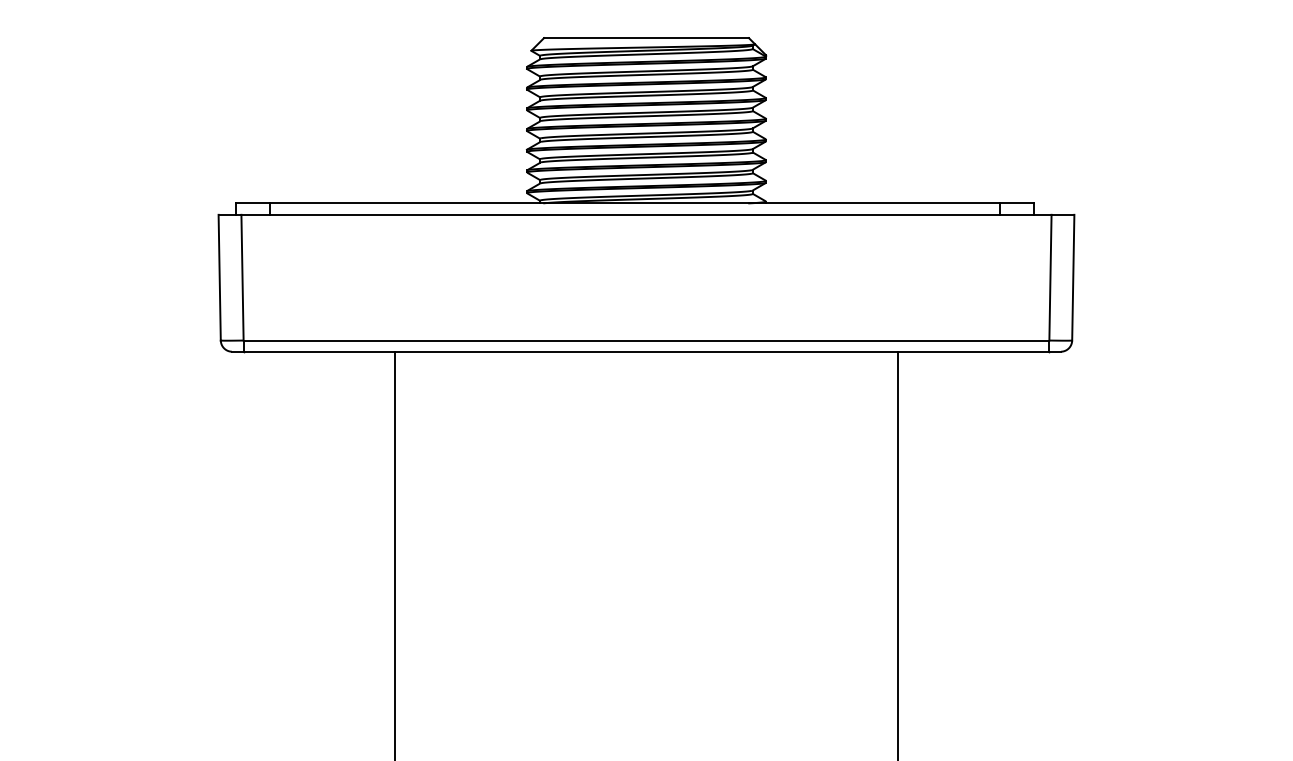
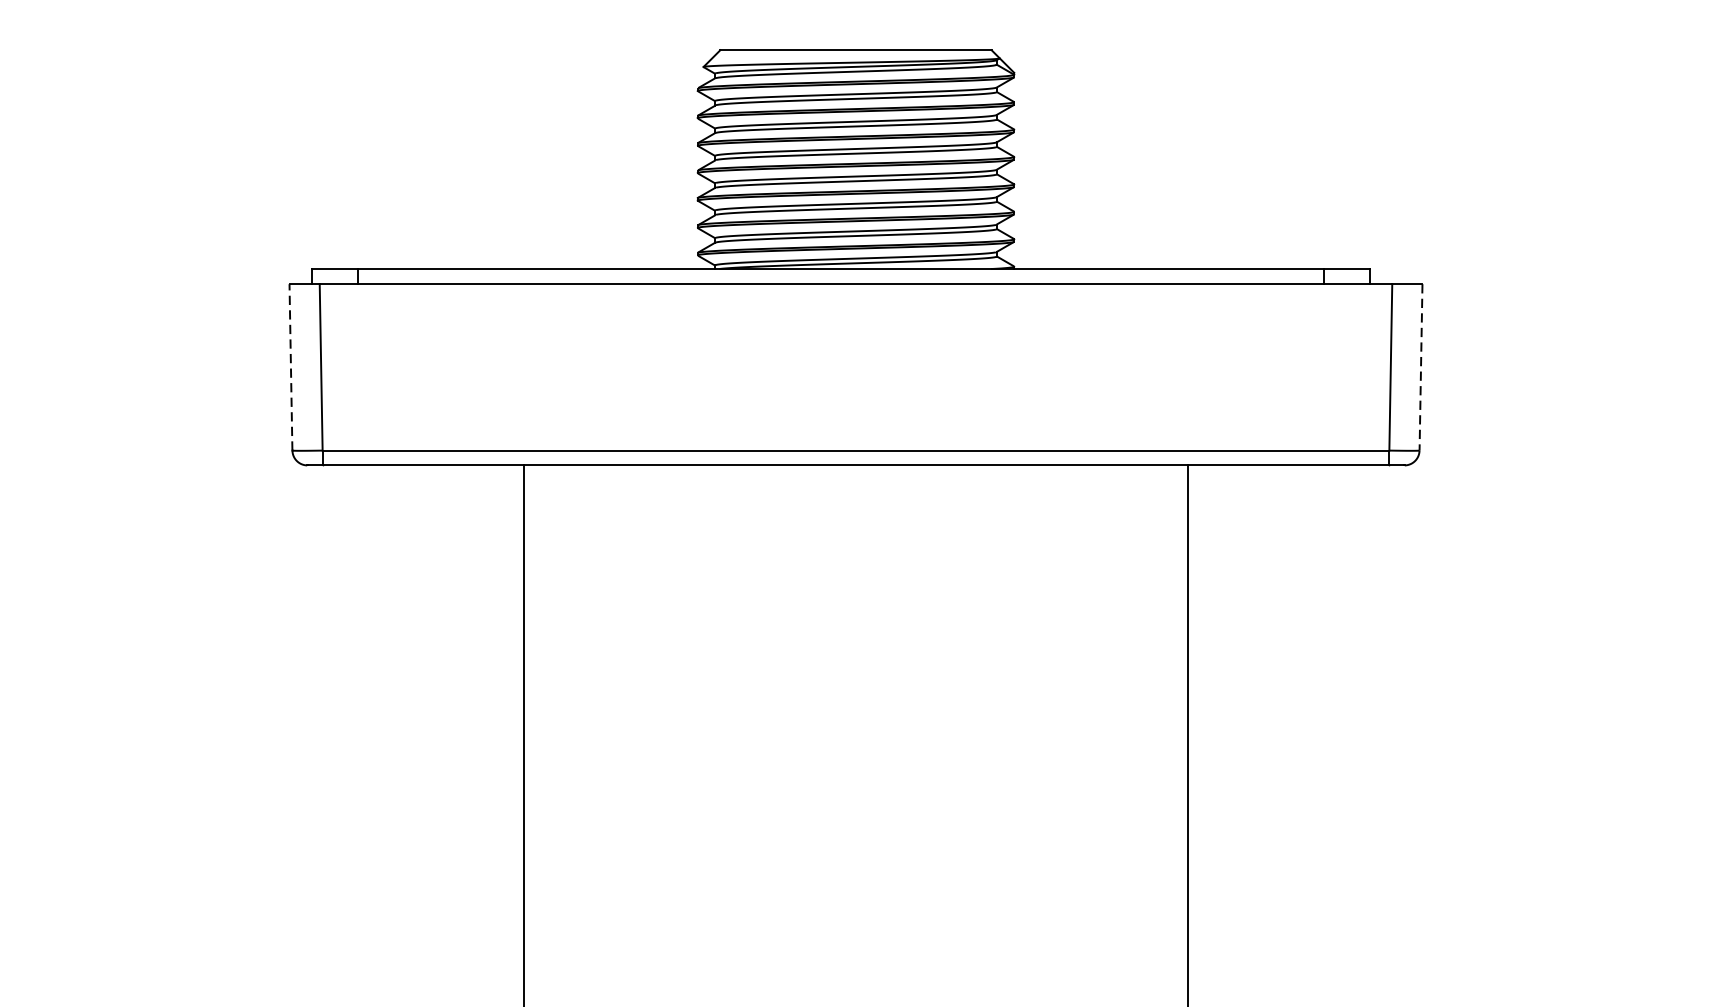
line: (219, 277) -> (290, 367), solid -> dashed
line: (1073, 277) -> (1421, 367), solid -> dashed

